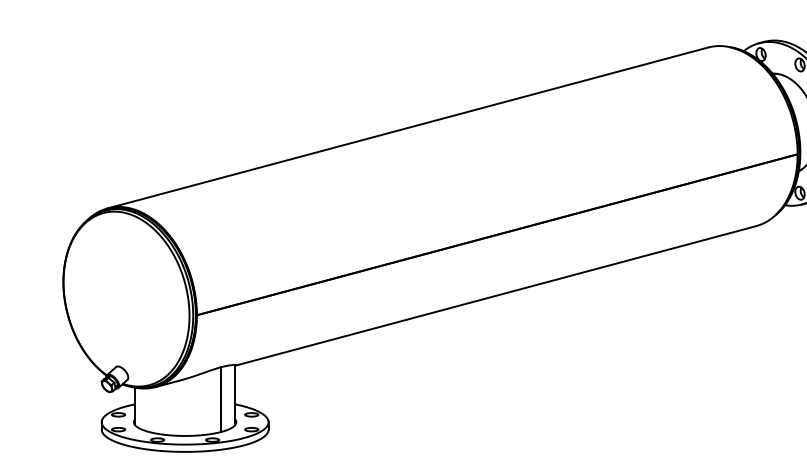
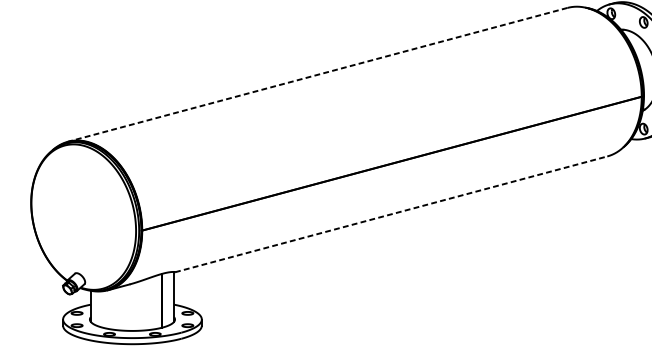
line: (407, 127) -> (317, 74), solid -> dashed
line: (496, 295) -> (391, 214), solid -> dashed

